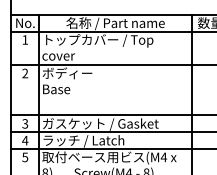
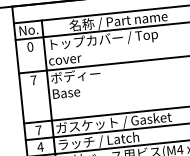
text: (25, 39) -> (30, 46), 1 -> 0
text: (25, 73) -> (33, 80), 2 -> 7
text: (25, 123) -> (39, 130), 3 -> 7

